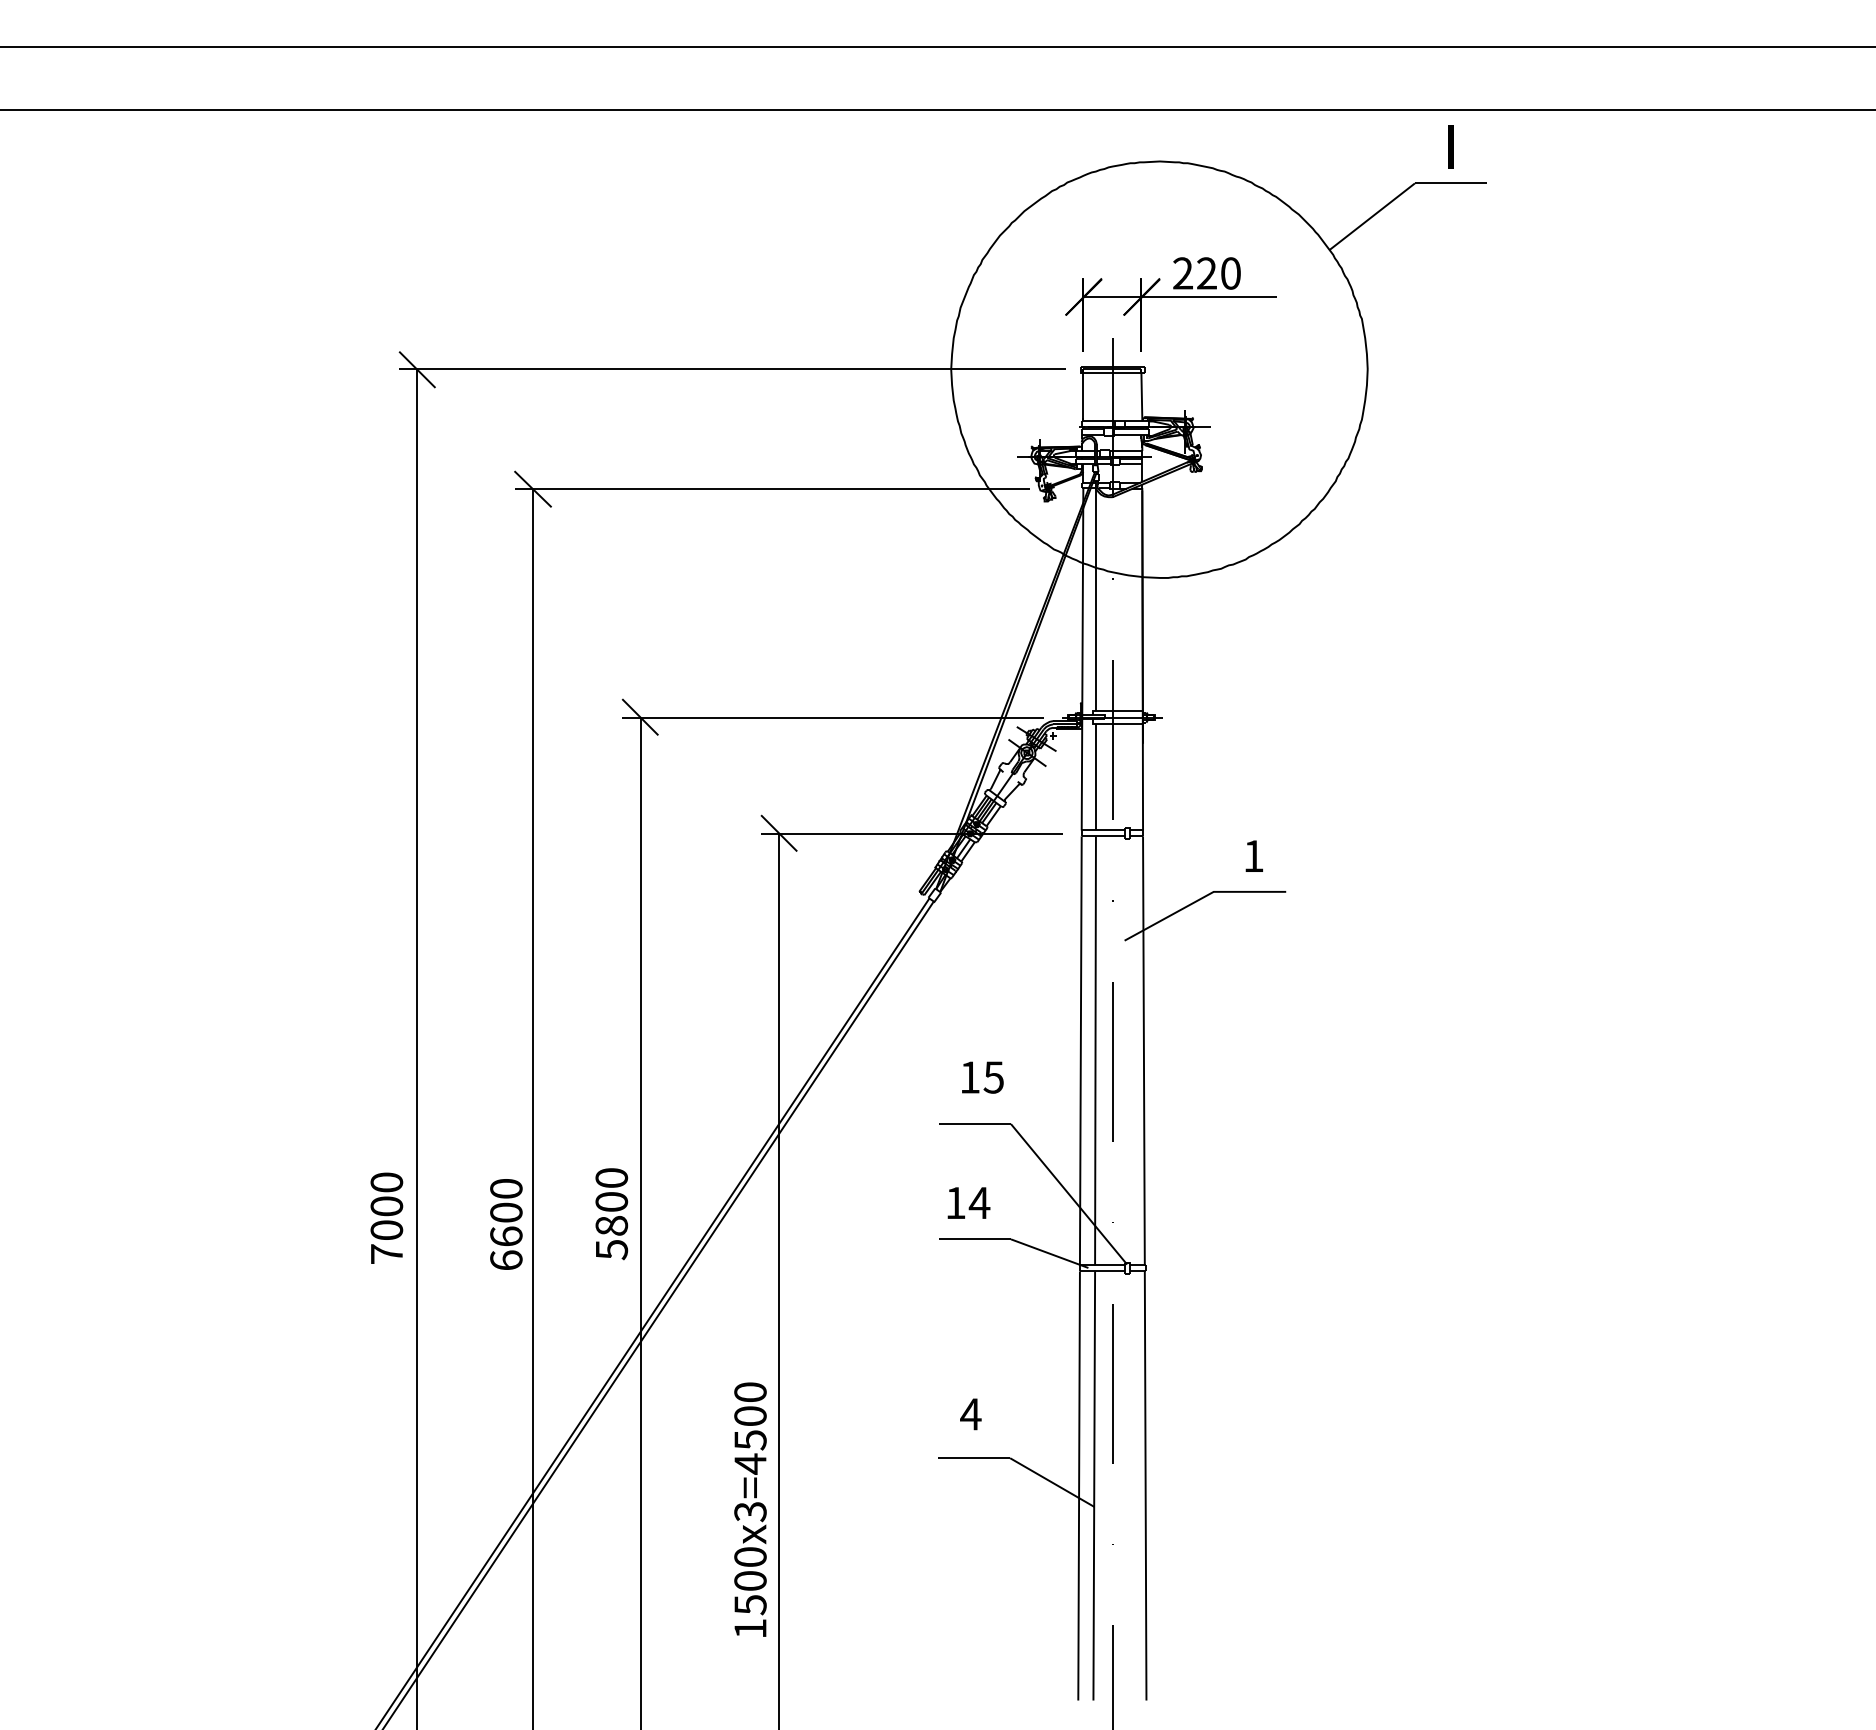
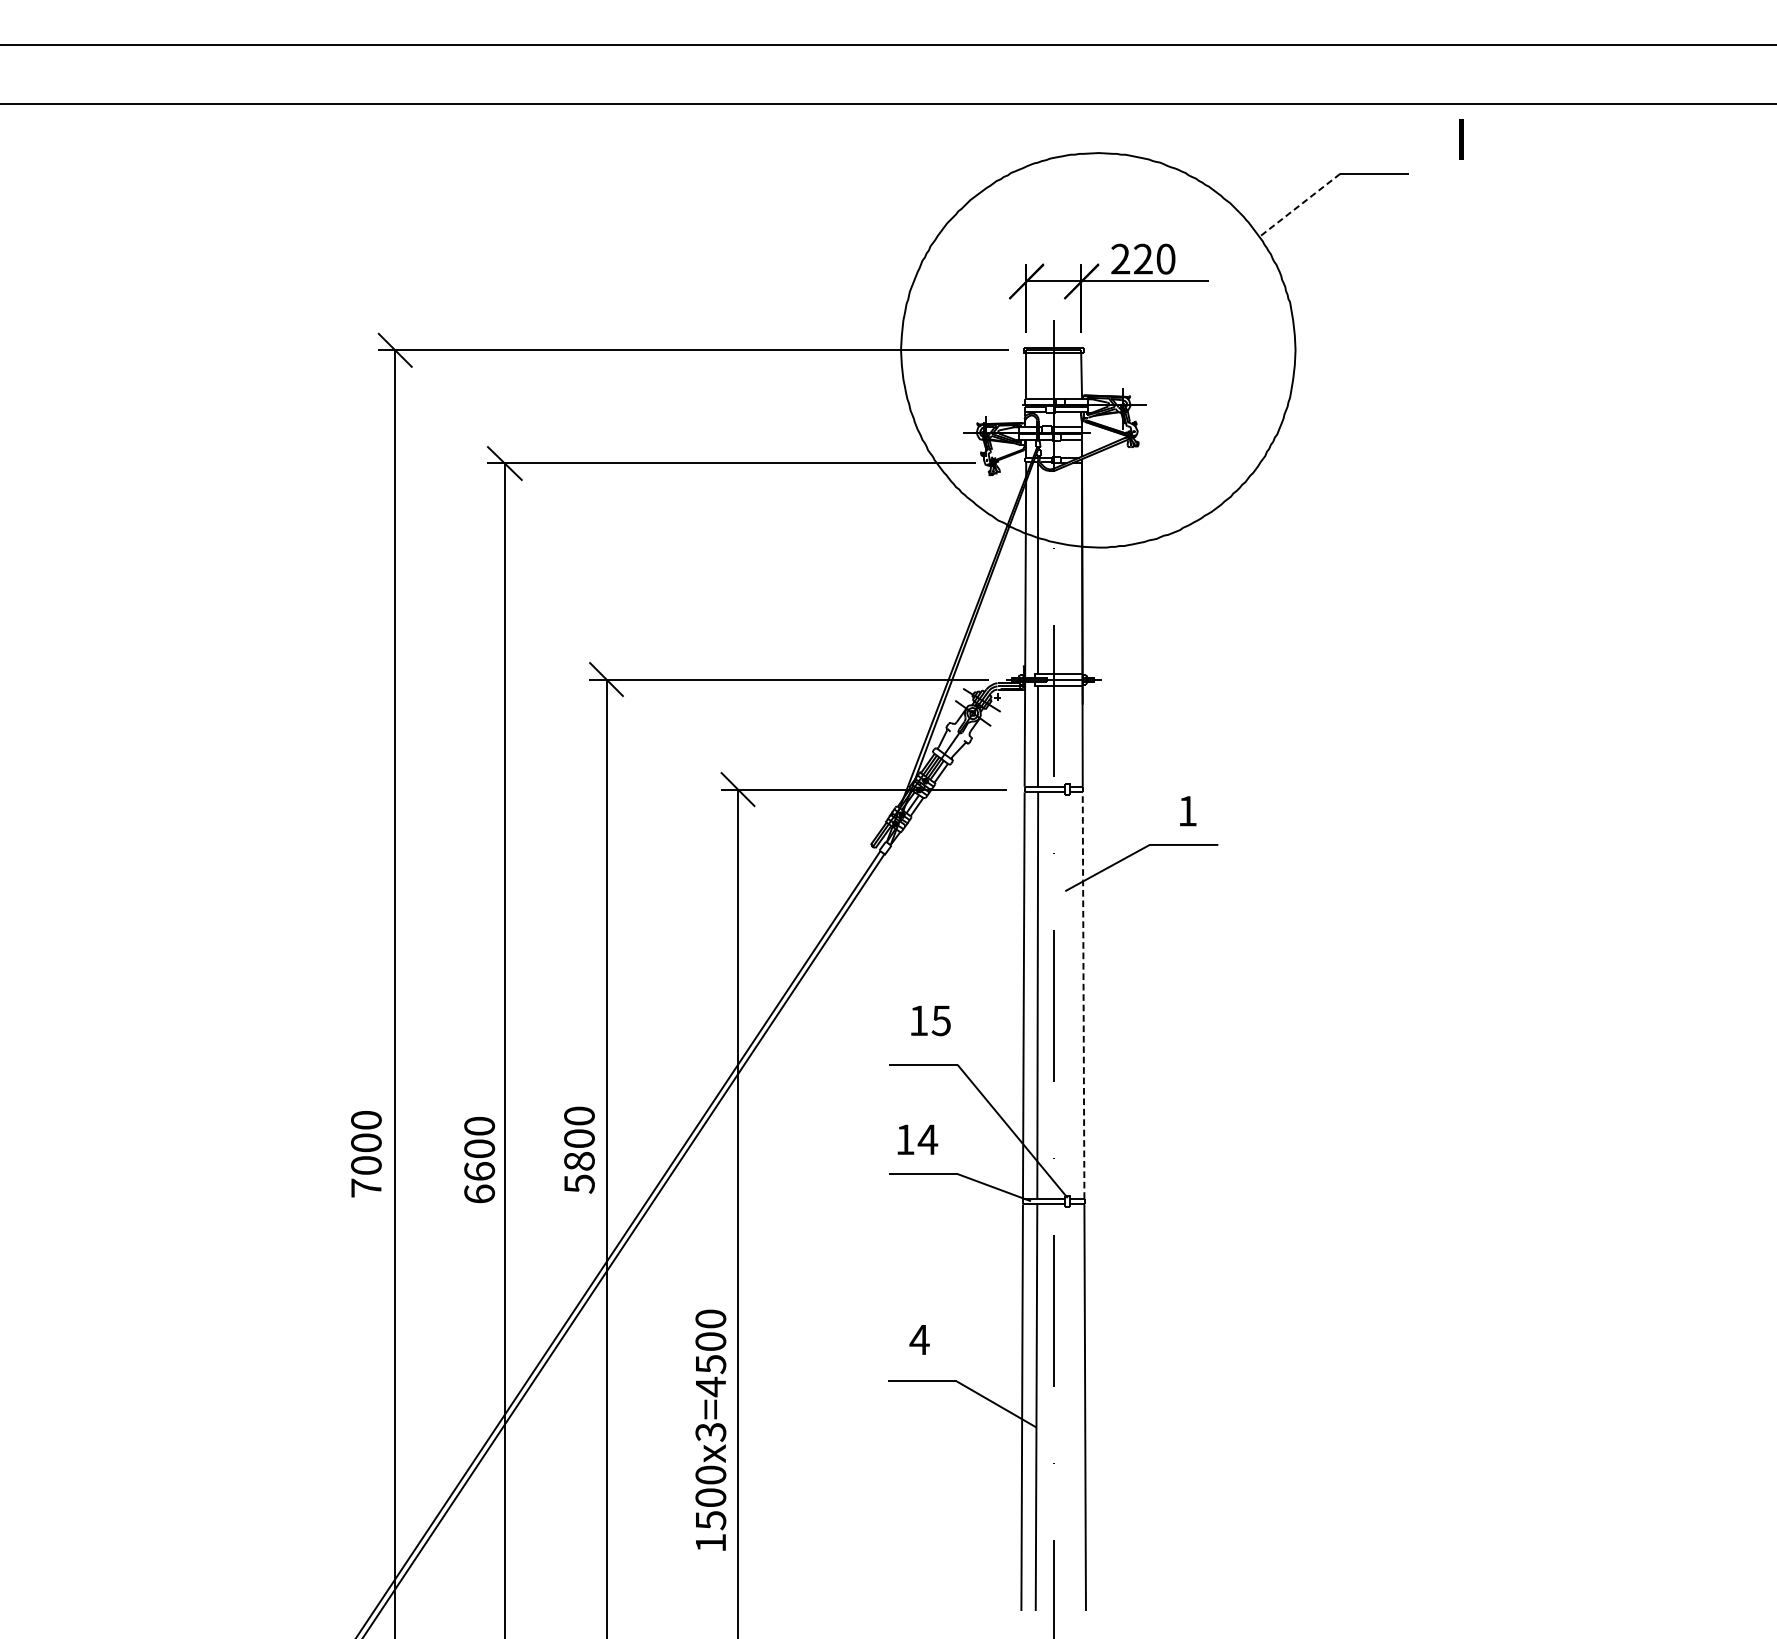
part: (1450, 146) -> (1461, 138), moved
line: (1372, 216) -> (1300, 205), solid -> dashed
line: (1143, 1050) -> (1083, 995), solid -> dashed

